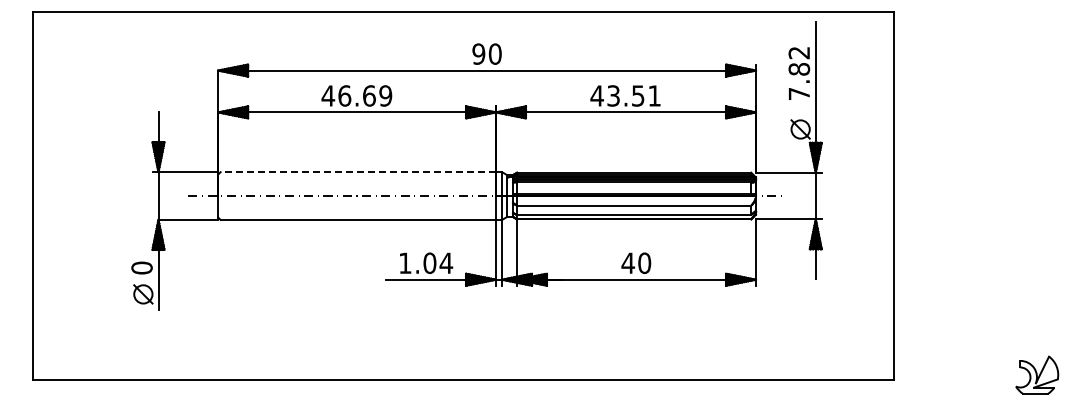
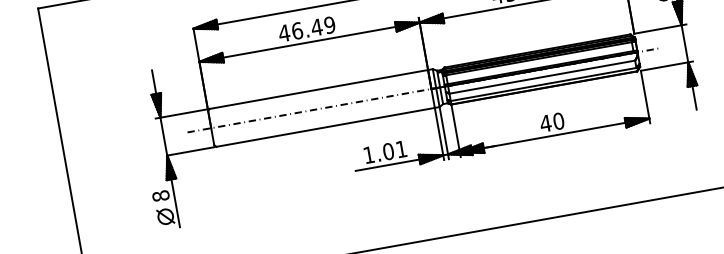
text: (369, 95) -> (316, 27), 46.69 -> 46.49
line: (358, 172) -> (319, 89), dashed -> solid
text: (446, 262) -> (401, 148), 1.04 -> 1.01
text: (141, 267) -> (160, 195), 0 -> 8

